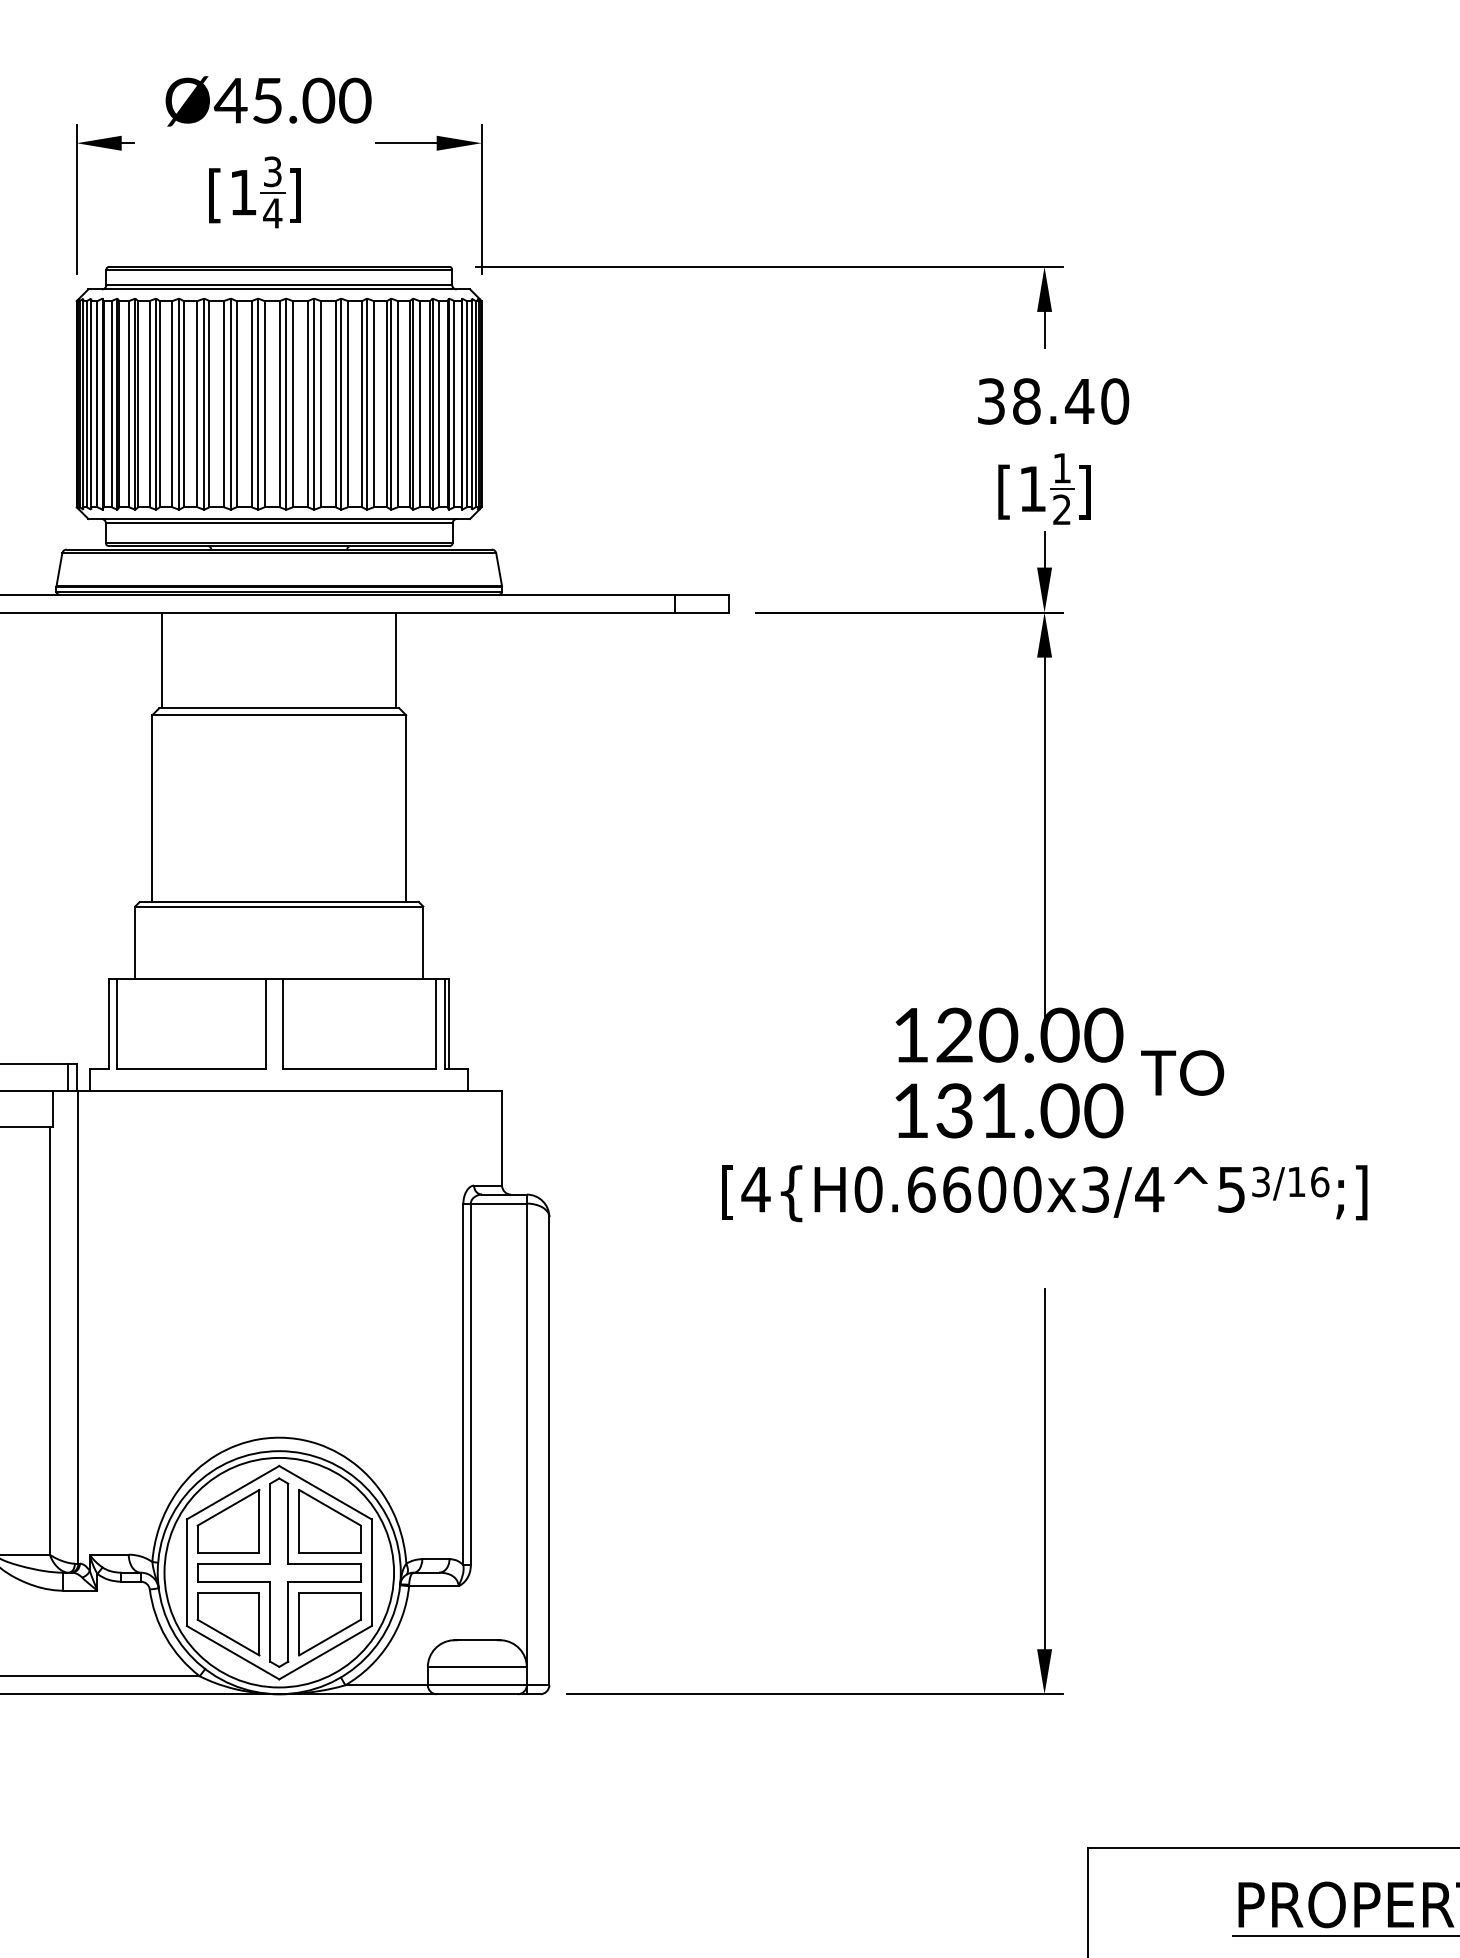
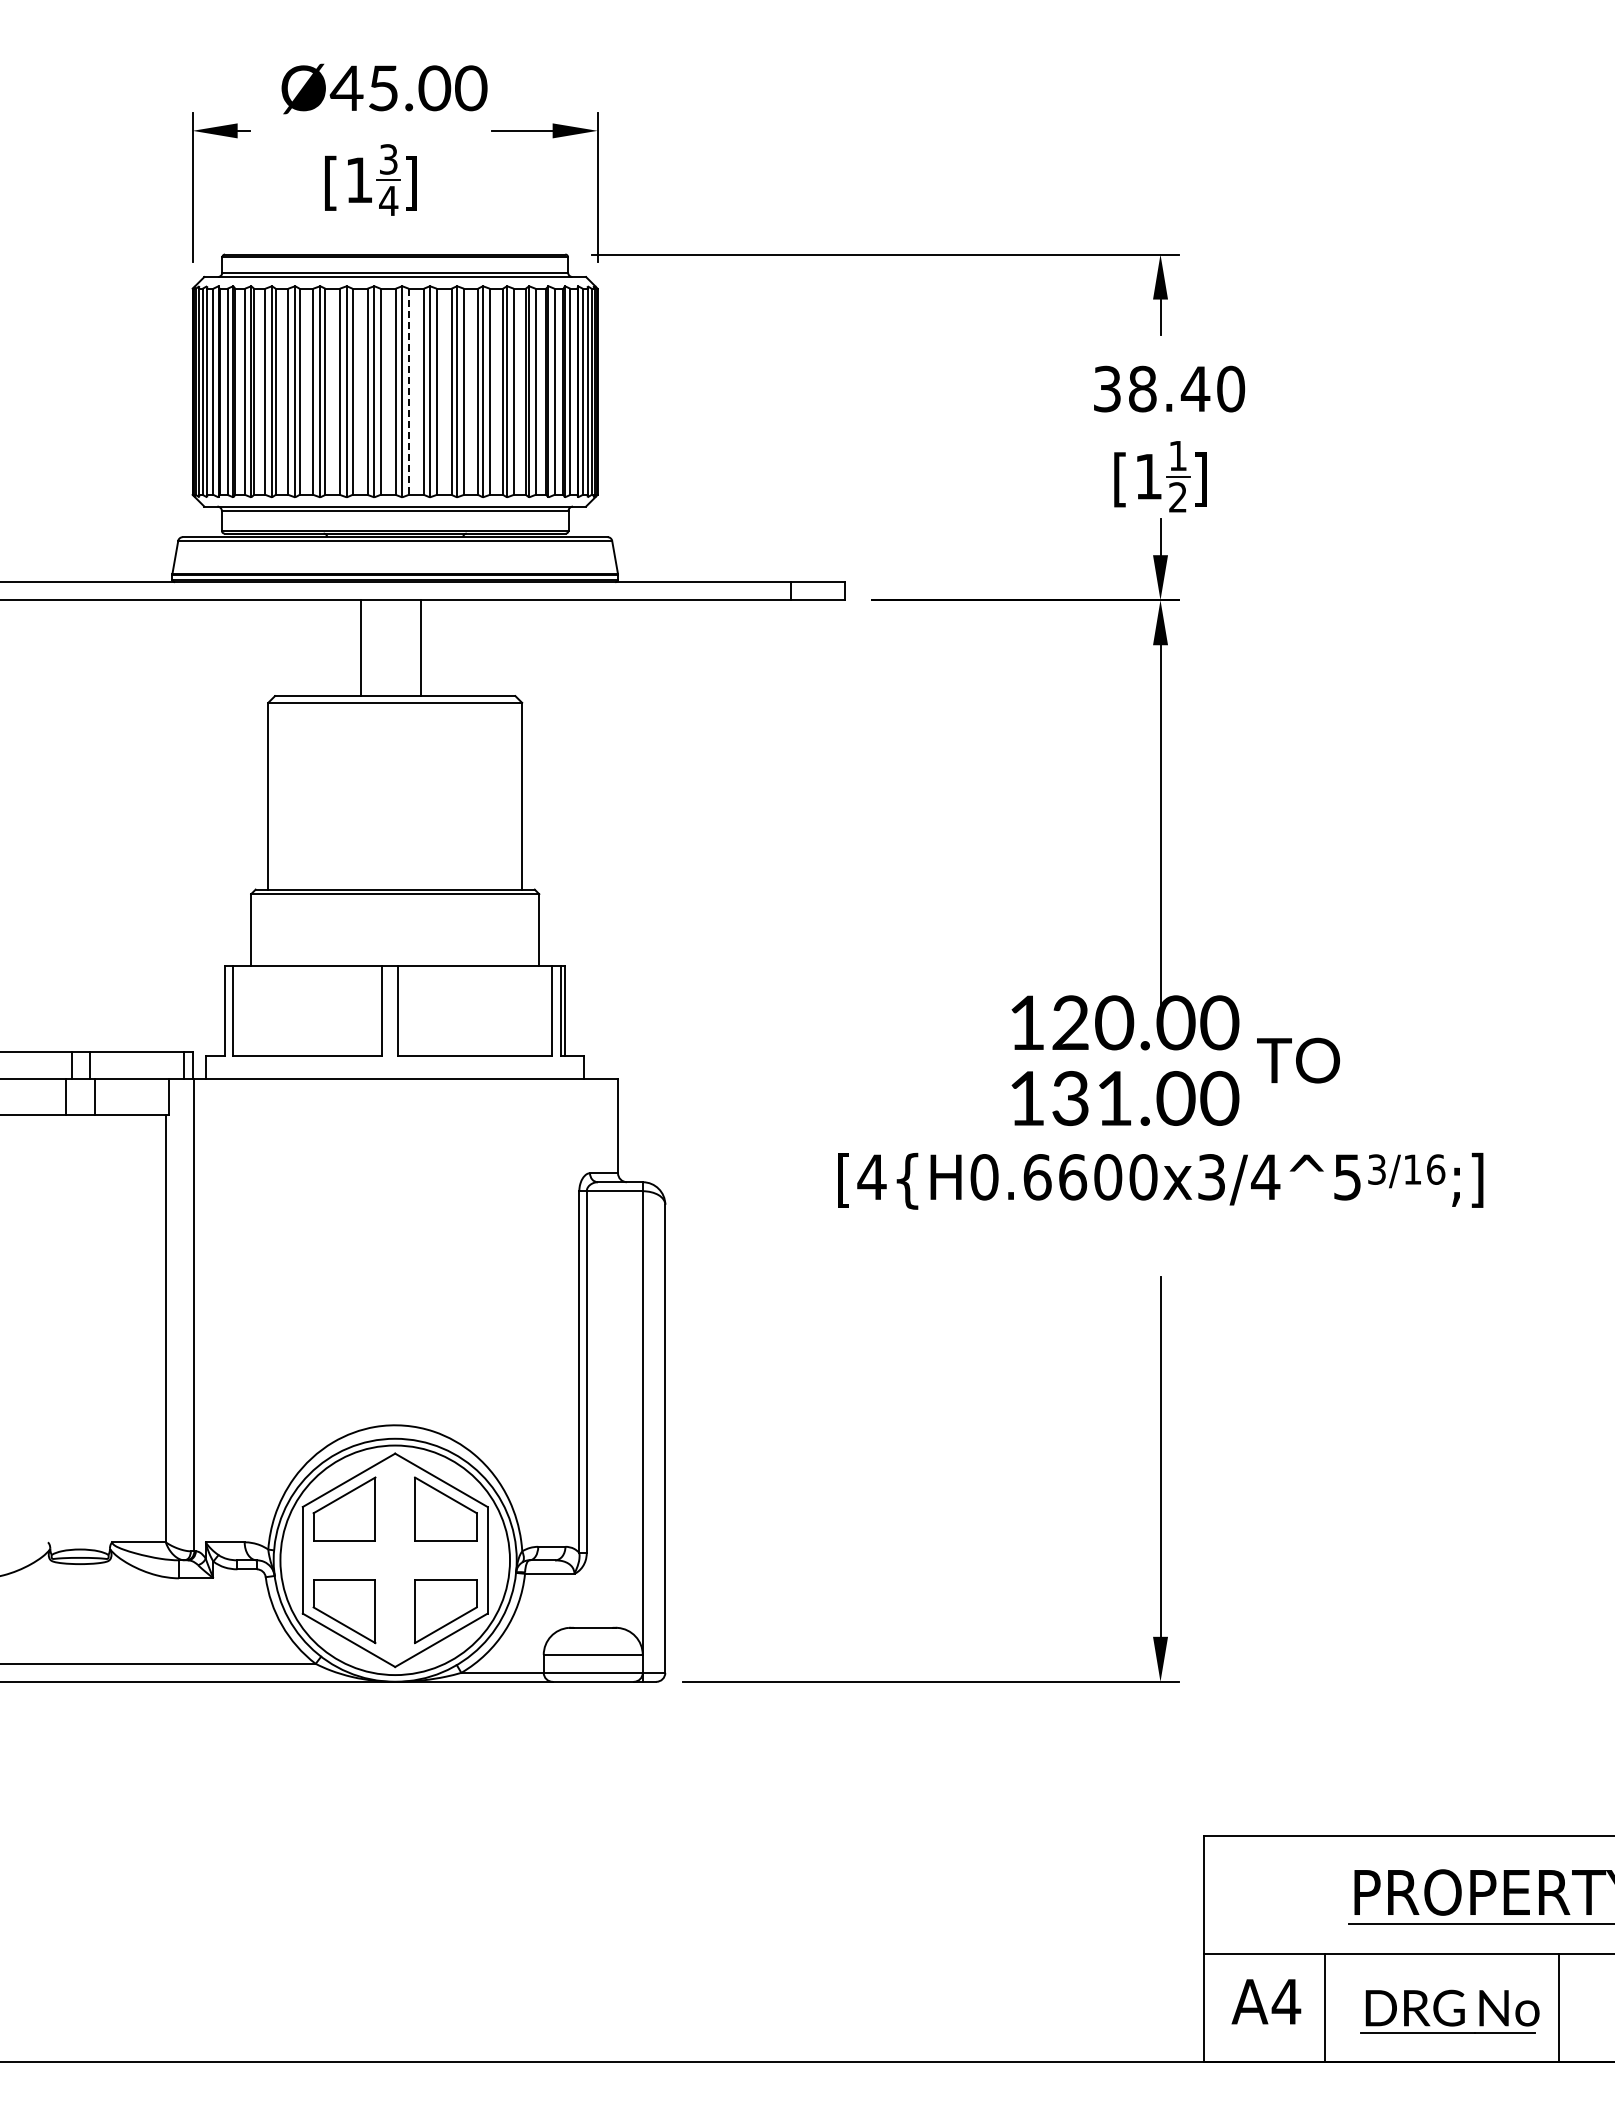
line: (292, 404) -> (408, 392), solid -> dashed
line: (162, 660) -> (361, 648), moved
line: (396, 660) -> (421, 648), moved
part: (279, 1572) -> (395, 1560), removed

